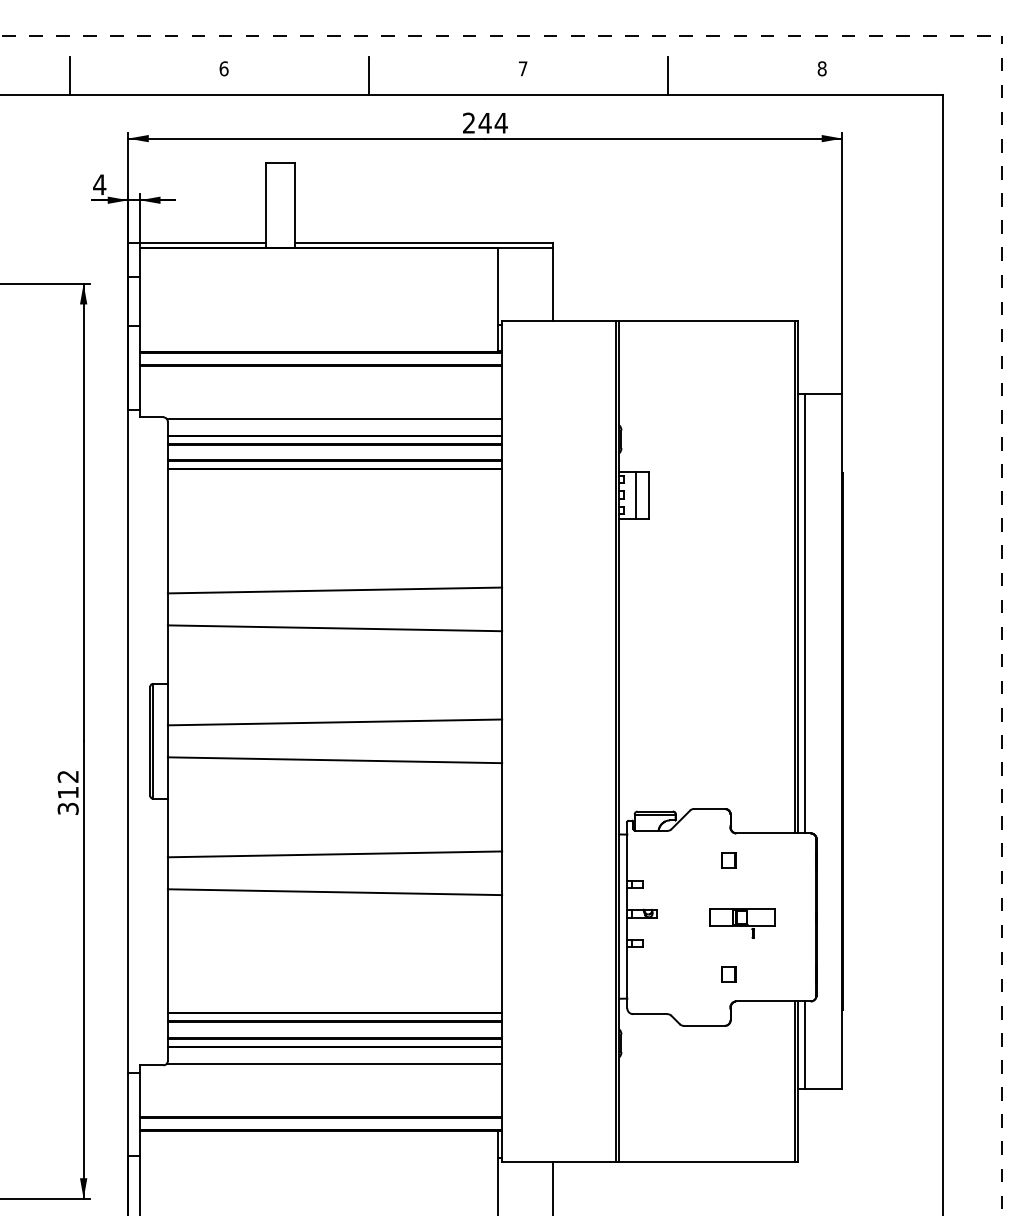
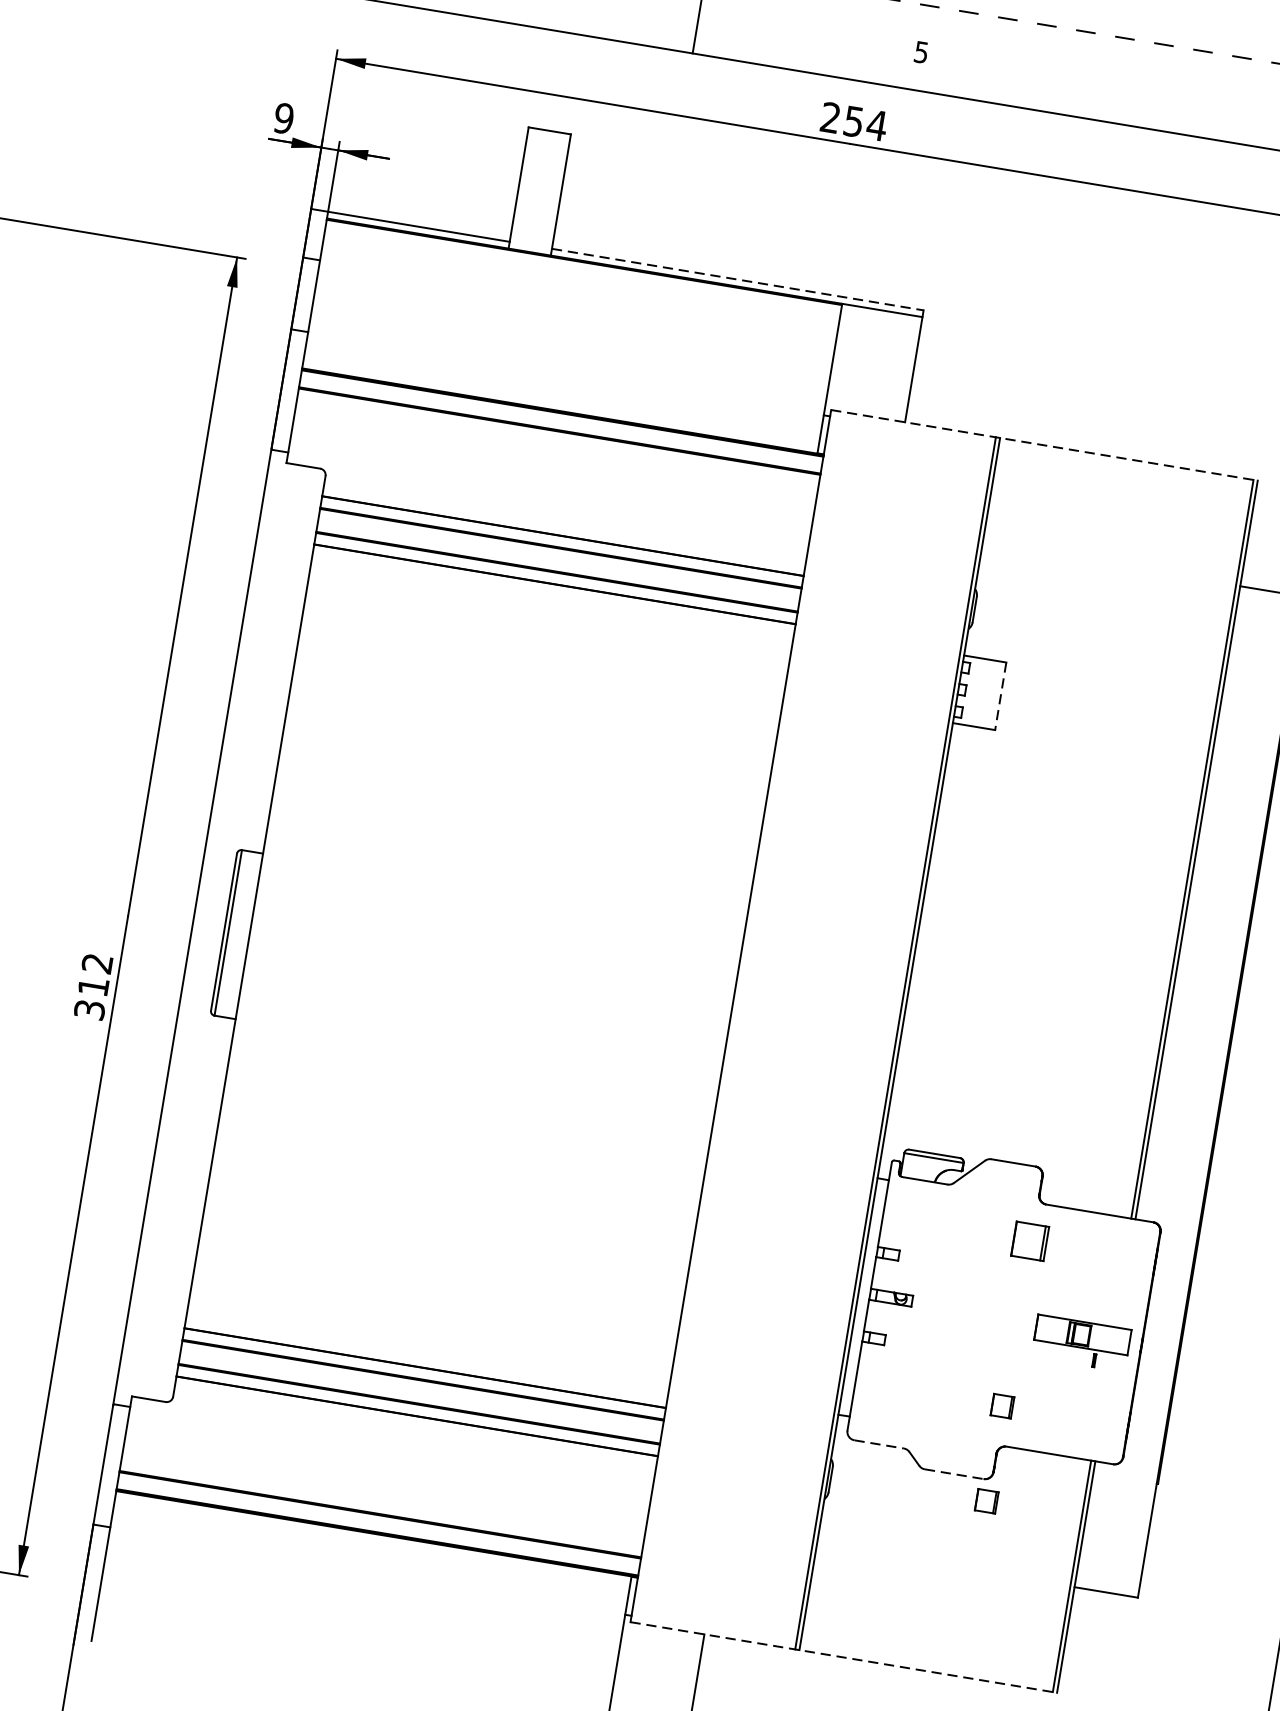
text: (522, 68) -> (920, 51), 7 -> 5
line: (667, 76) -> (1127, 97), removed
text: (484, 123) -> (852, 121), 244 -> 254
text: (99, 184) -> (283, 118), 4 -> 9
line: (424, 242) -> (737, 279), solid -> dashed
line: (650, 320) -> (1044, 445), solid -> dashed
line: (334, 418) -> (566, 511), removed
line: (635, 494) -> (981, 692), removed
line: (648, 495) -> (1000, 696), solid -> dashed
line: (334, 590) -> (525, 758), removed
line: (805, 613) -> (1198, 904), removed
line: (334, 628) -> (516, 813), removed
line: (334, 722) -> (493, 948), removed
line: (334, 760) -> (484, 1003), removed
line: (334, 854) -> (462, 1139), removed
part: (728, 860) -> (1028, 1241), size x1.6
line: (334, 892) -> (453, 1193), removed
part: (742, 923) -> (1081, 1343), moved
line: (650, 1014) -> (879, 1444), solid -> dashed
line: (704, 1025) -> (954, 1473), solid -> dashed
part: (728, 1040) -> (985, 1500), added
line: (805, 1044) -> (1095, 1525), removed
line: (334, 1063) -> (412, 1440), removed
line: (650, 1162) -> (844, 1658), solid -> dashed

